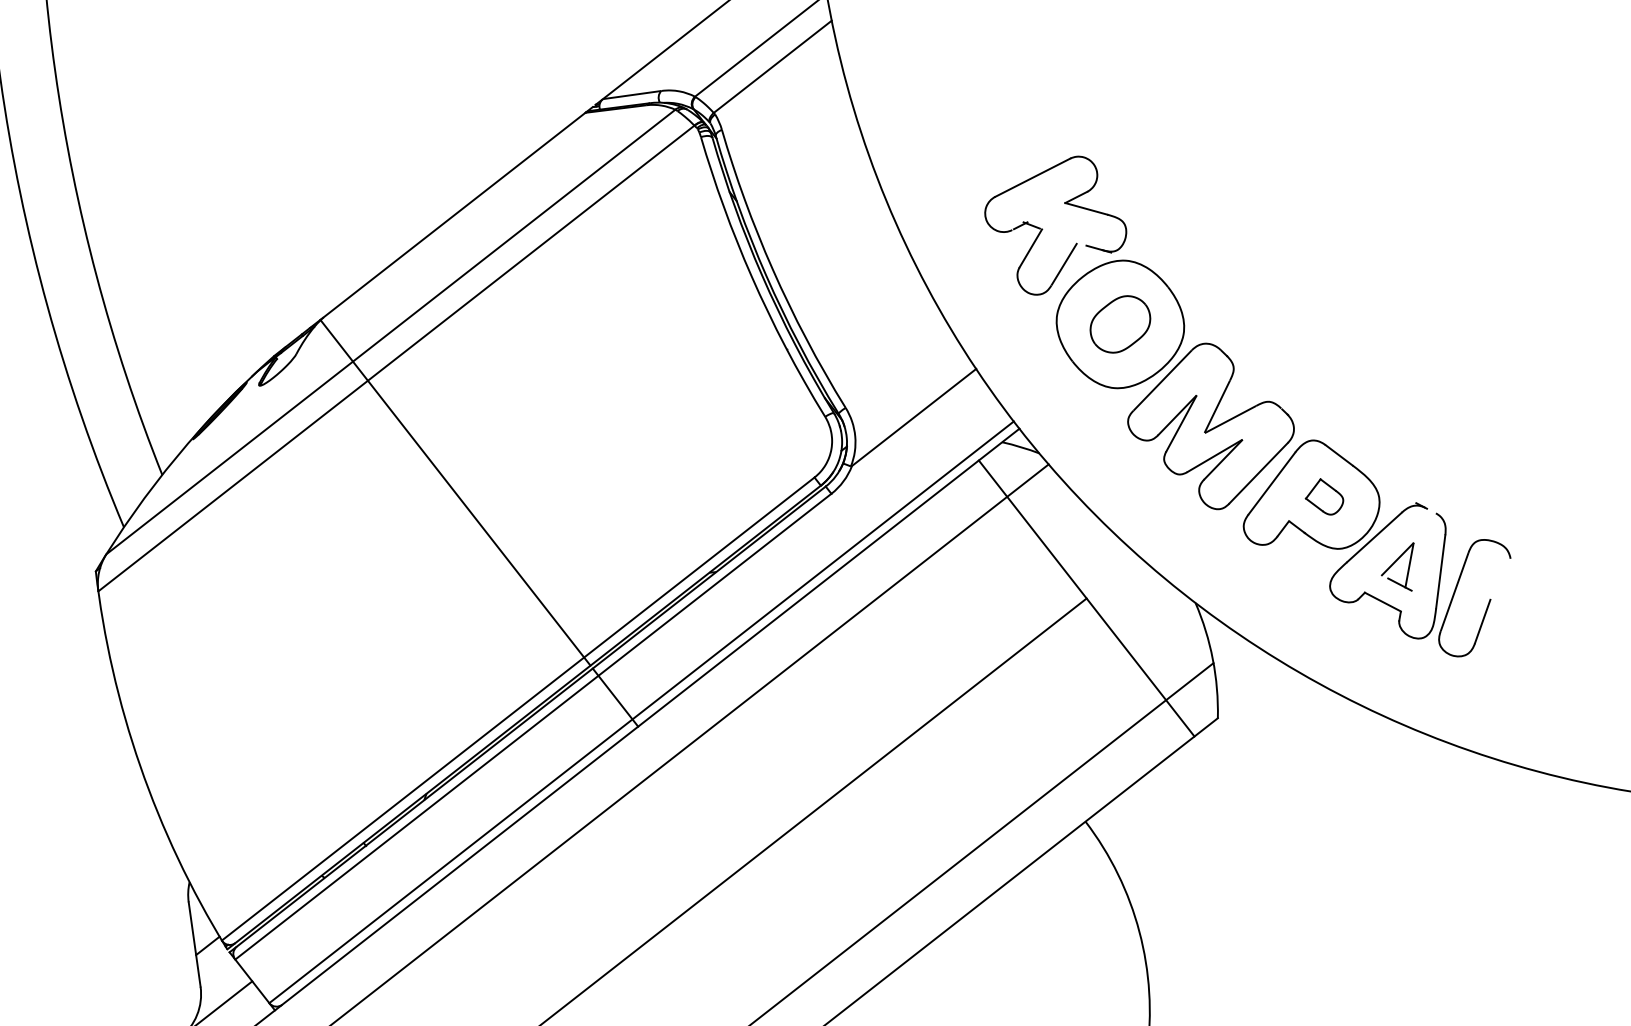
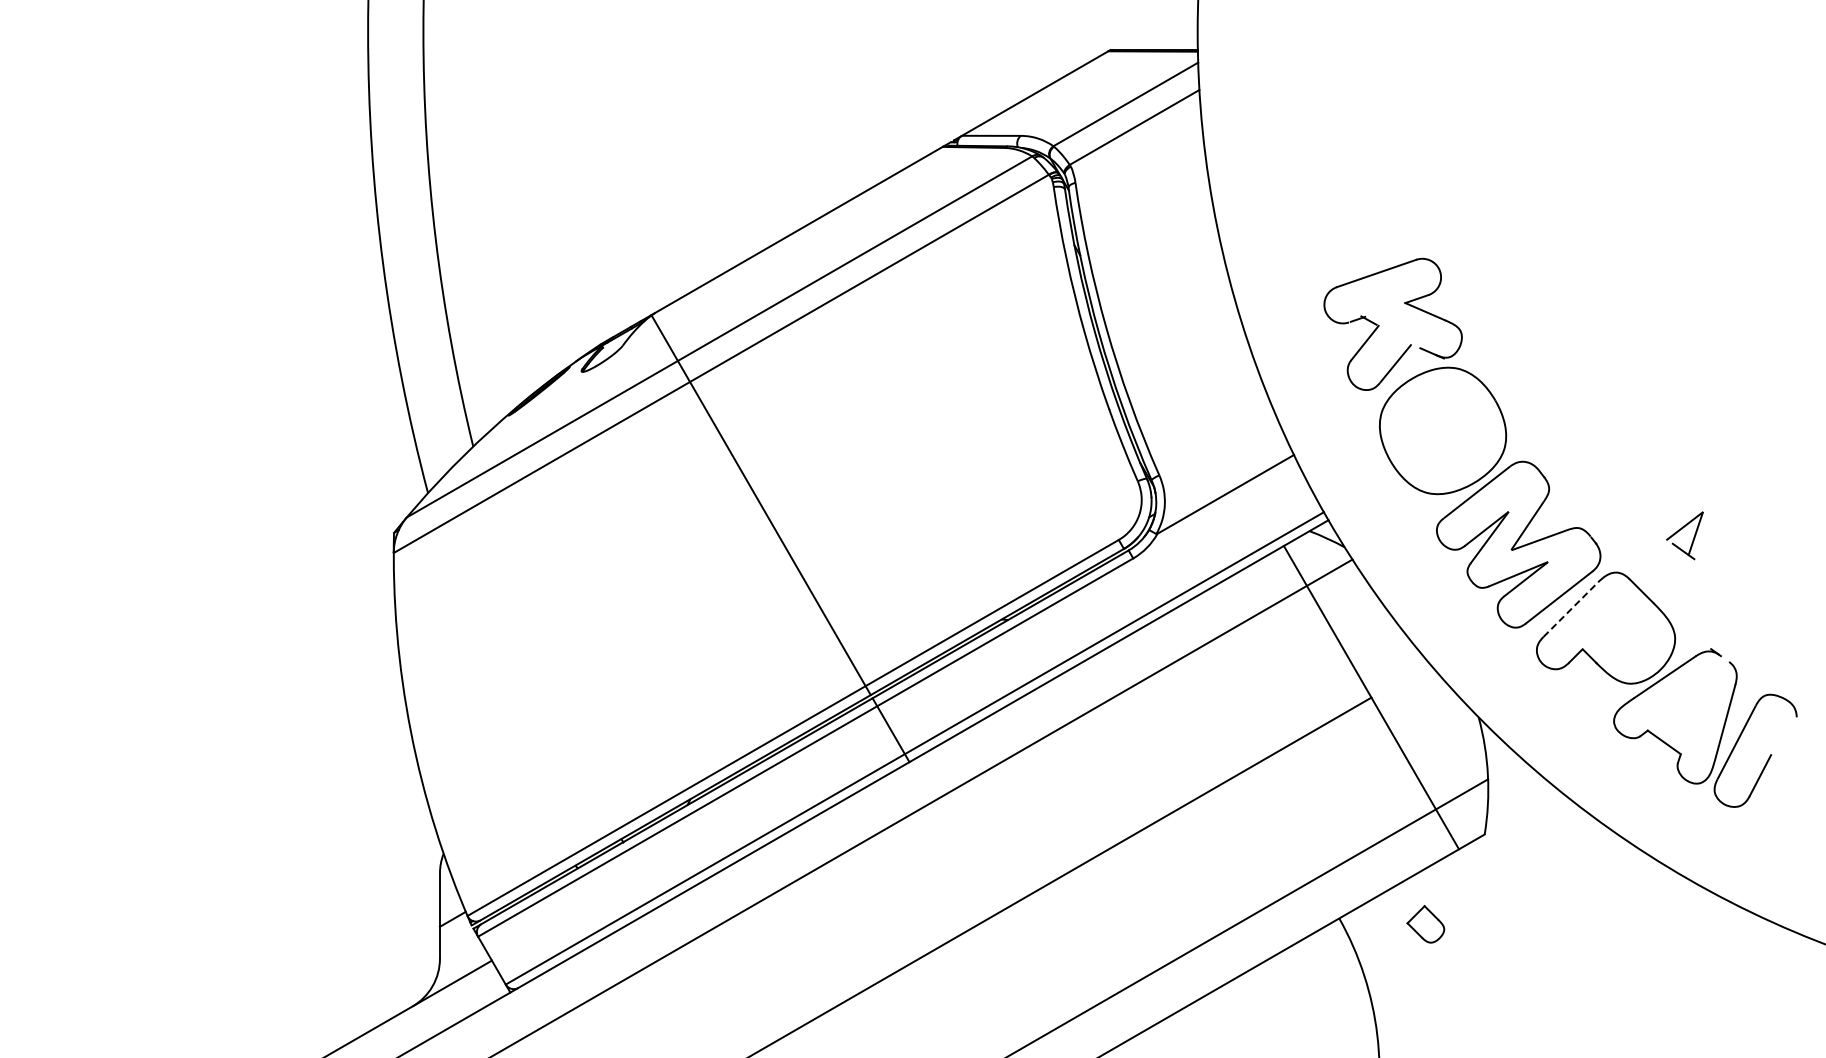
part: (1119, 324) -> (1442, 430), removed
line: (1271, 483) -> (1570, 609), solid -> dashed
part: (1323, 497) -> (1425, 924), moved
part: (1395, 562) -> (1682, 529), moved

